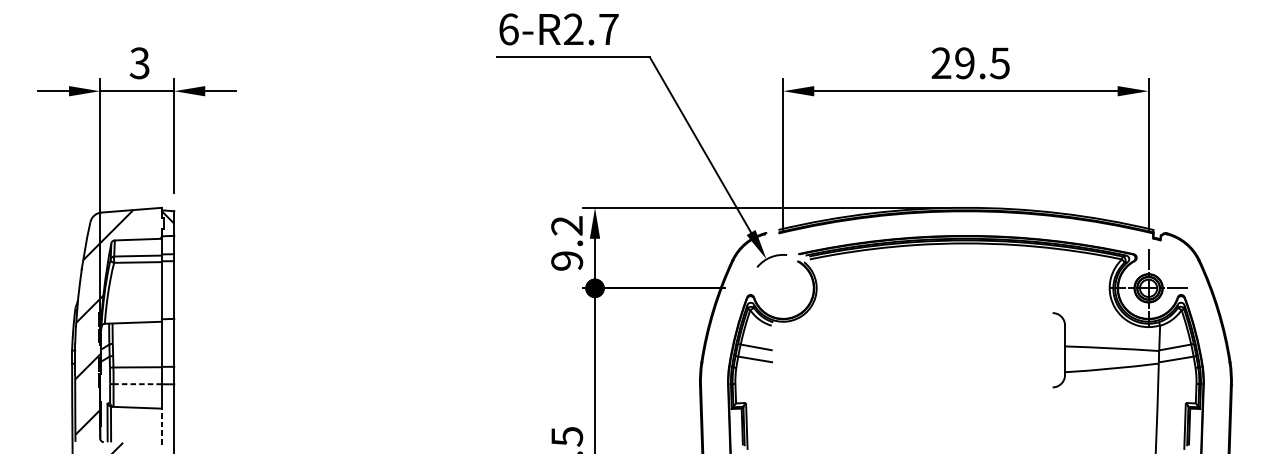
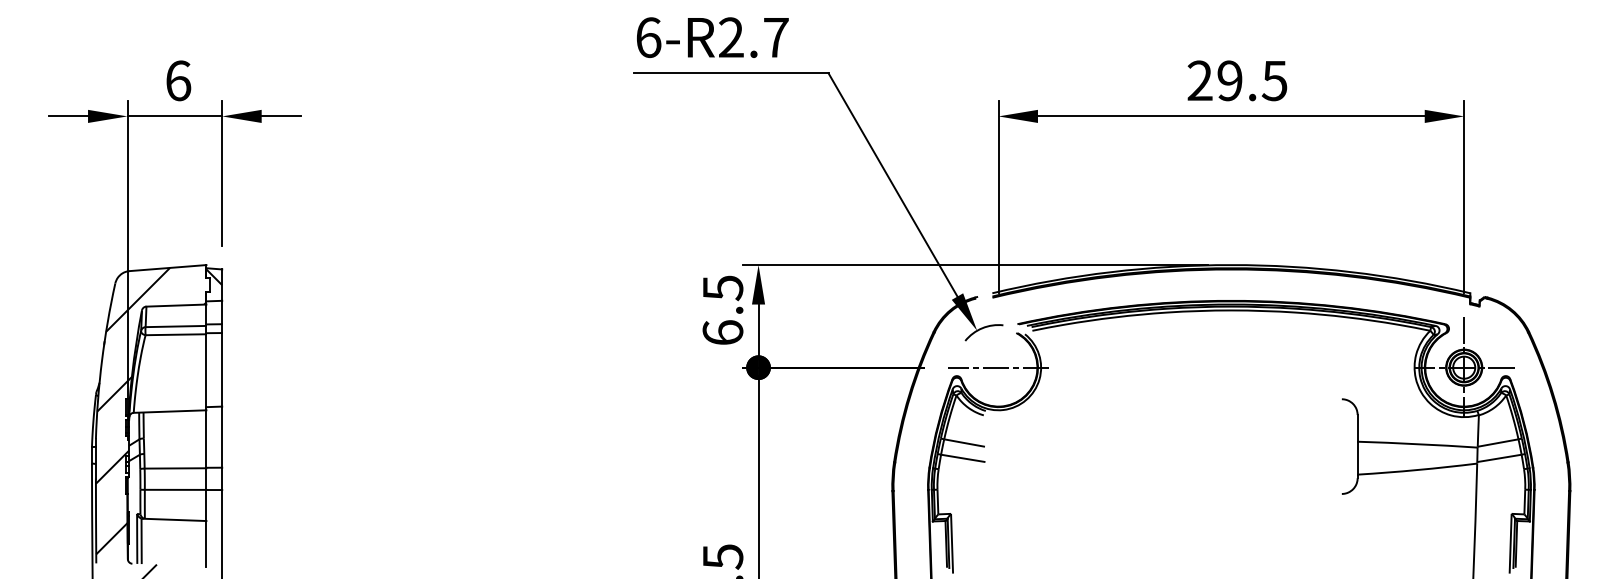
text: (139, 63) -> (178, 80), 3 -> 6
text: (566, 243) -> (722, 310), 9.2 -> 6.5
line: (783, 288) -> (998, 367), added
line: (137, 383) -> (175, 489), dashed -> solid
line: (161, 426) -> (206, 543), dashed -> solid

